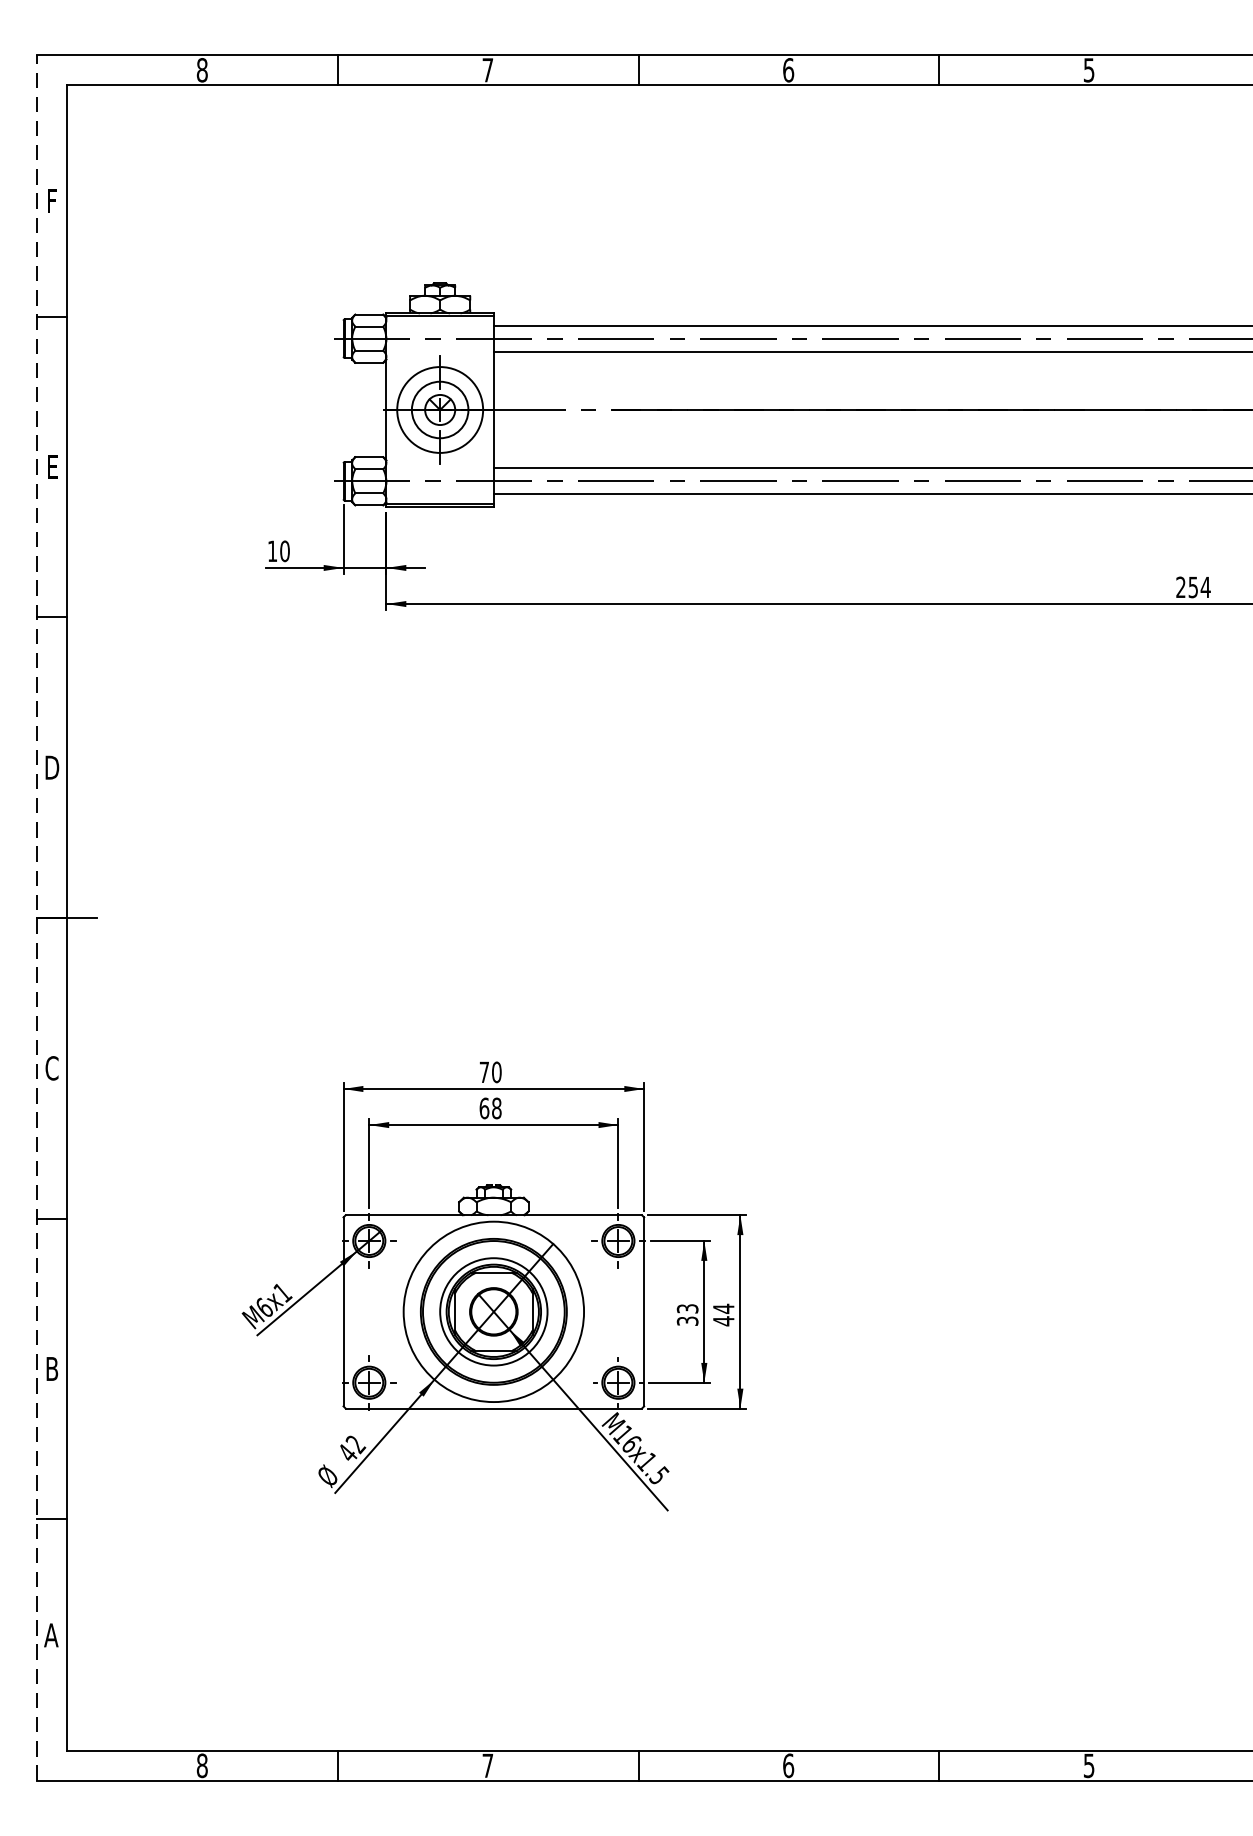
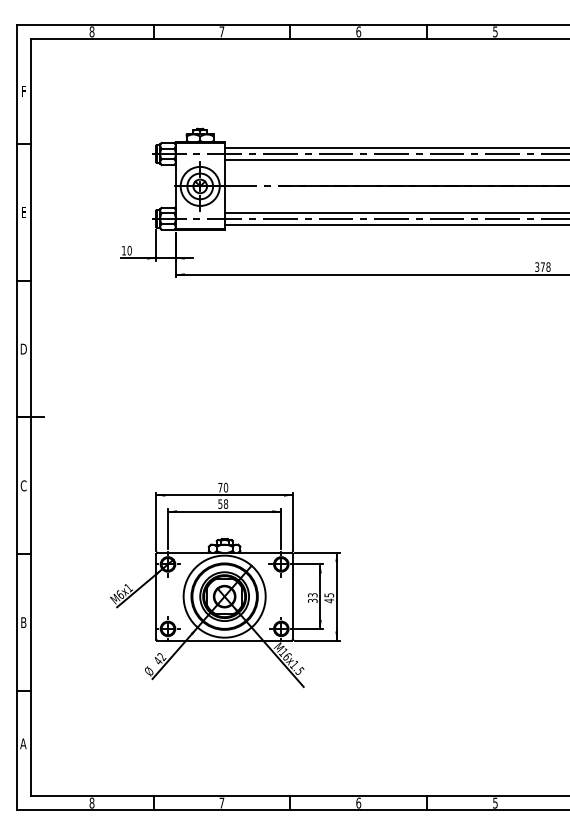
text: (1192, 586) -> (542, 266), 254 -> 378
line: (36, 918) -> (16, 417), dashed -> solid
text: (484, 1107) -> (220, 503), 68 -> 58
text: (724, 1309) -> (329, 595), 44 -> 45

